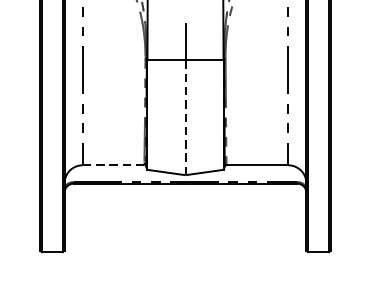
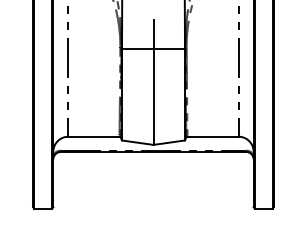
line: (185, 117) -> (153, 97), dashed -> solid
line: (114, 165) -> (94, 136), dashed -> solid

